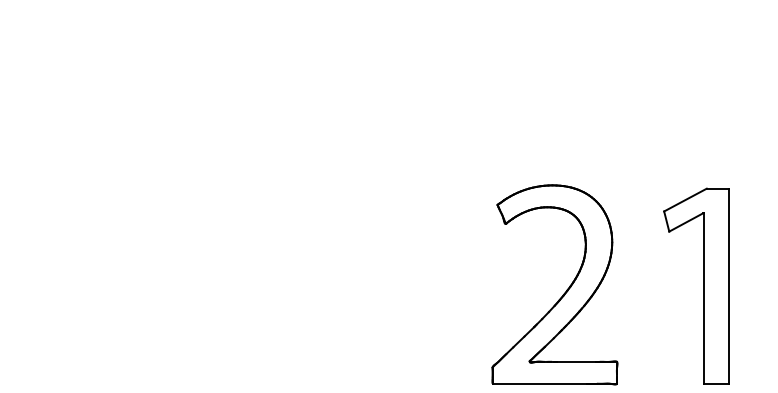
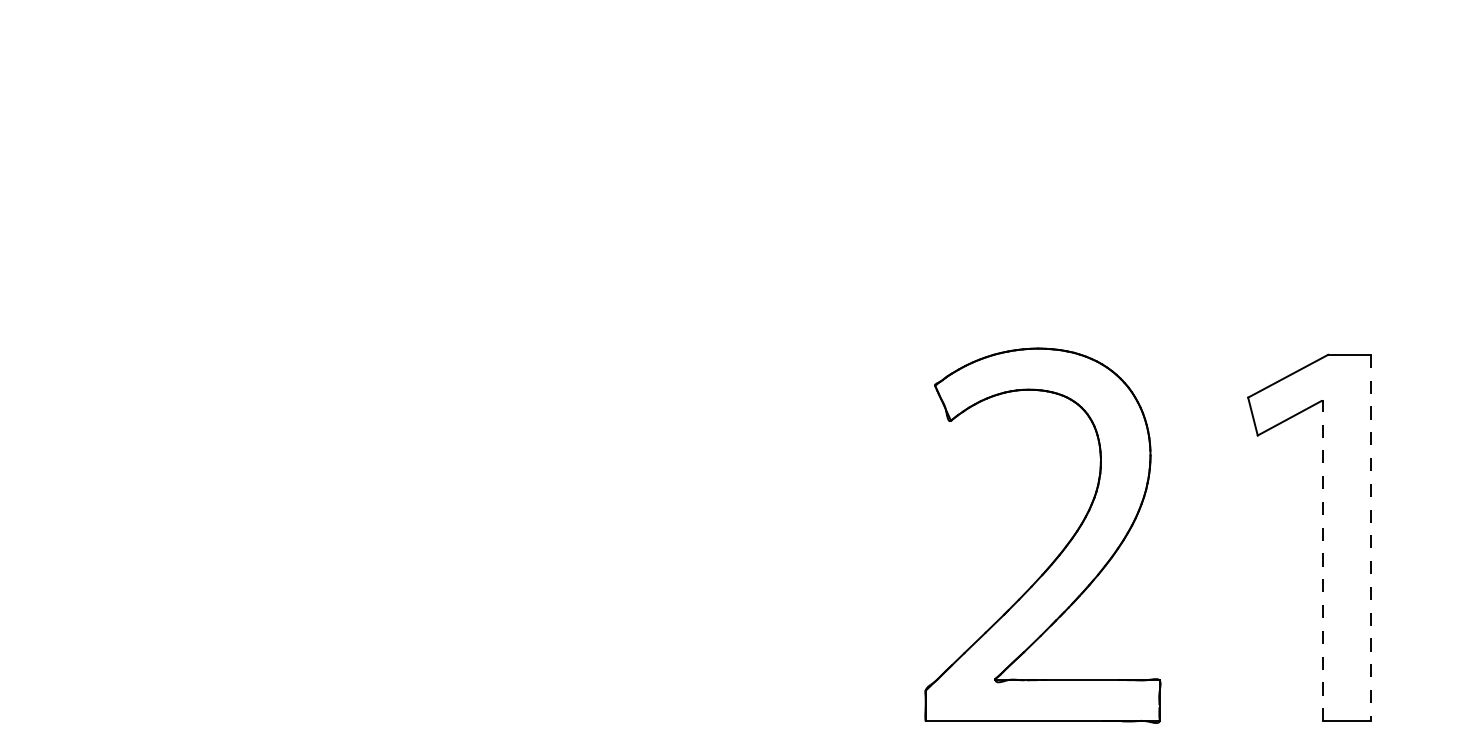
line: (729, 286) -> (1370, 538), solid -> dashed
line: (703, 297) -> (1322, 559), solid -> dashed

